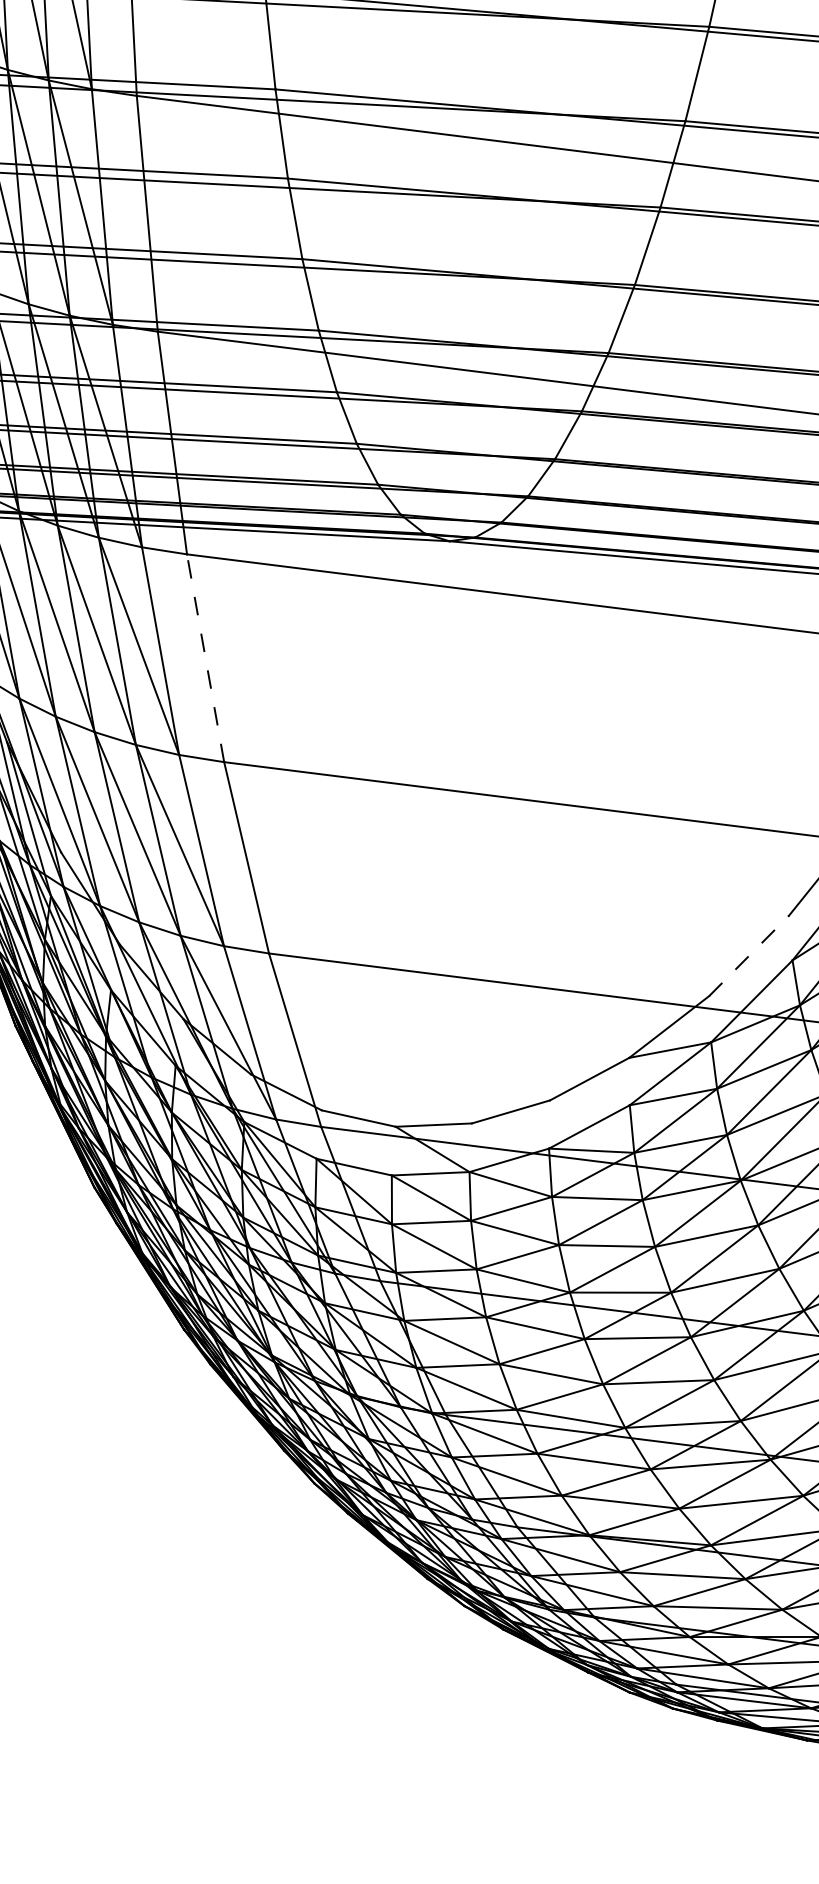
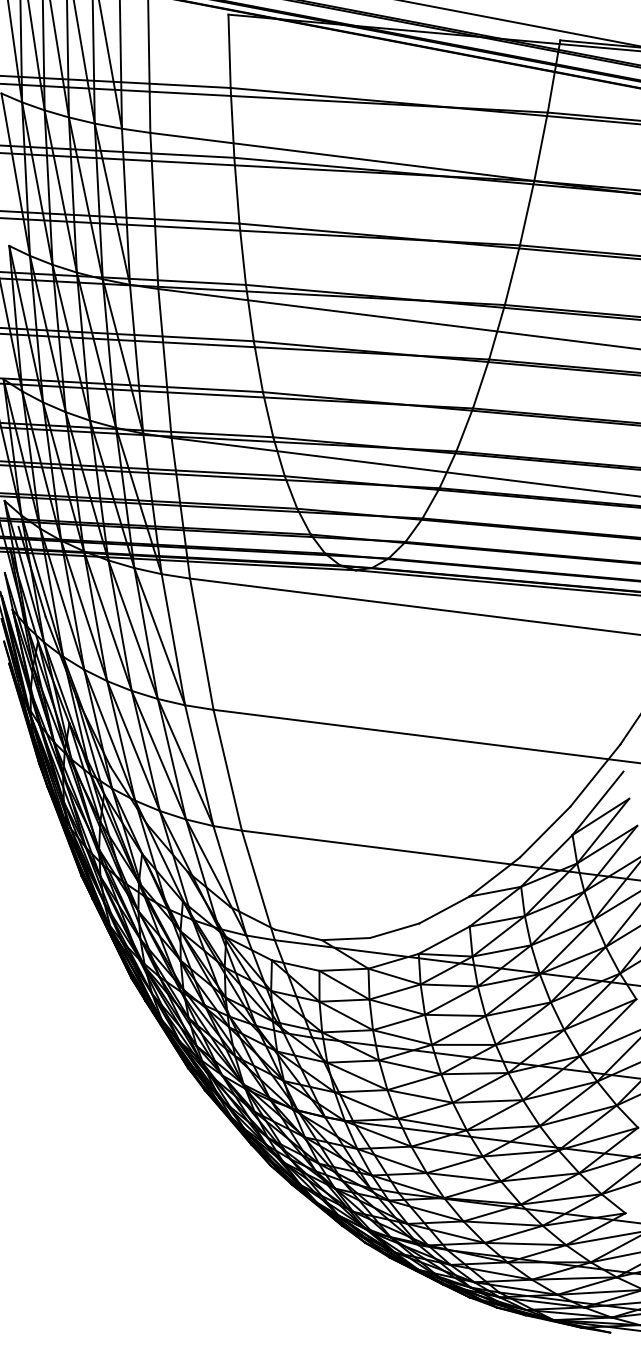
line: (205, 658) -> (201, 644), dashed -> solid
line: (749, 956) -> (545, 832), dashed -> solid

